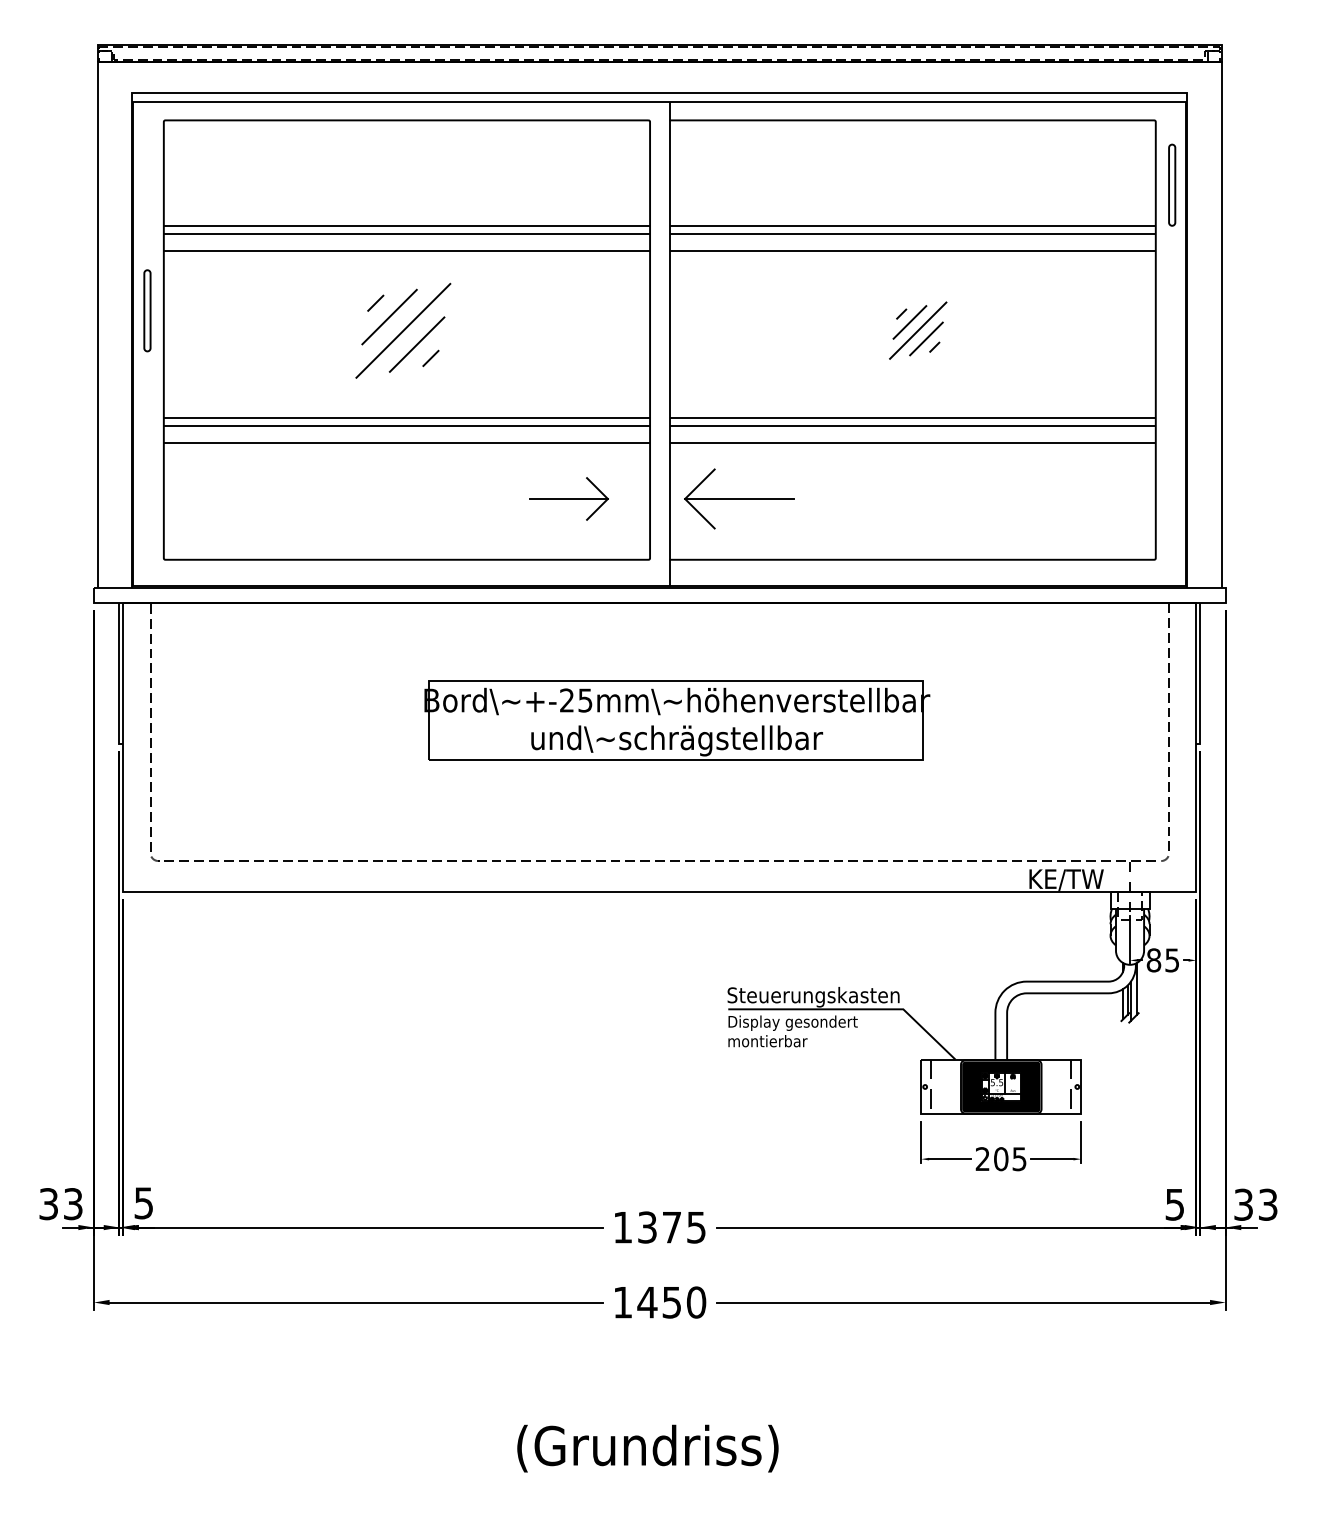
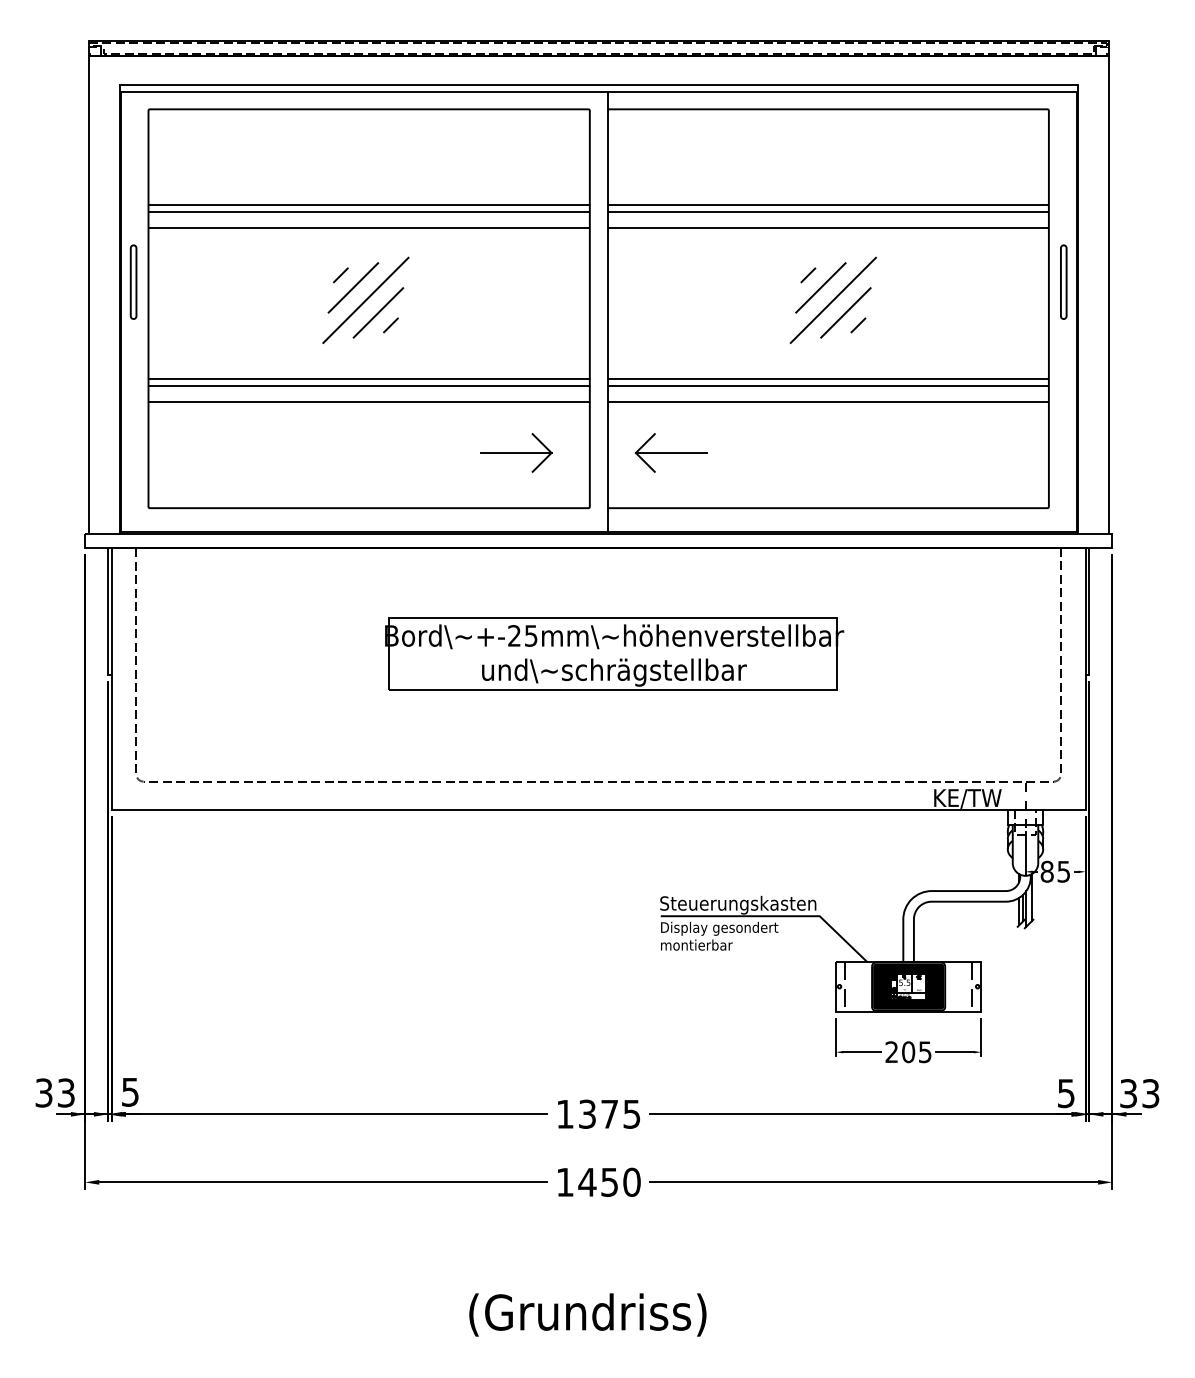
part: (1171, 184) -> (1063, 281), moved
part: (917, 329) -> (832, 299), size x1.67
part: (740, 498) -> (671, 452), size x0.71

